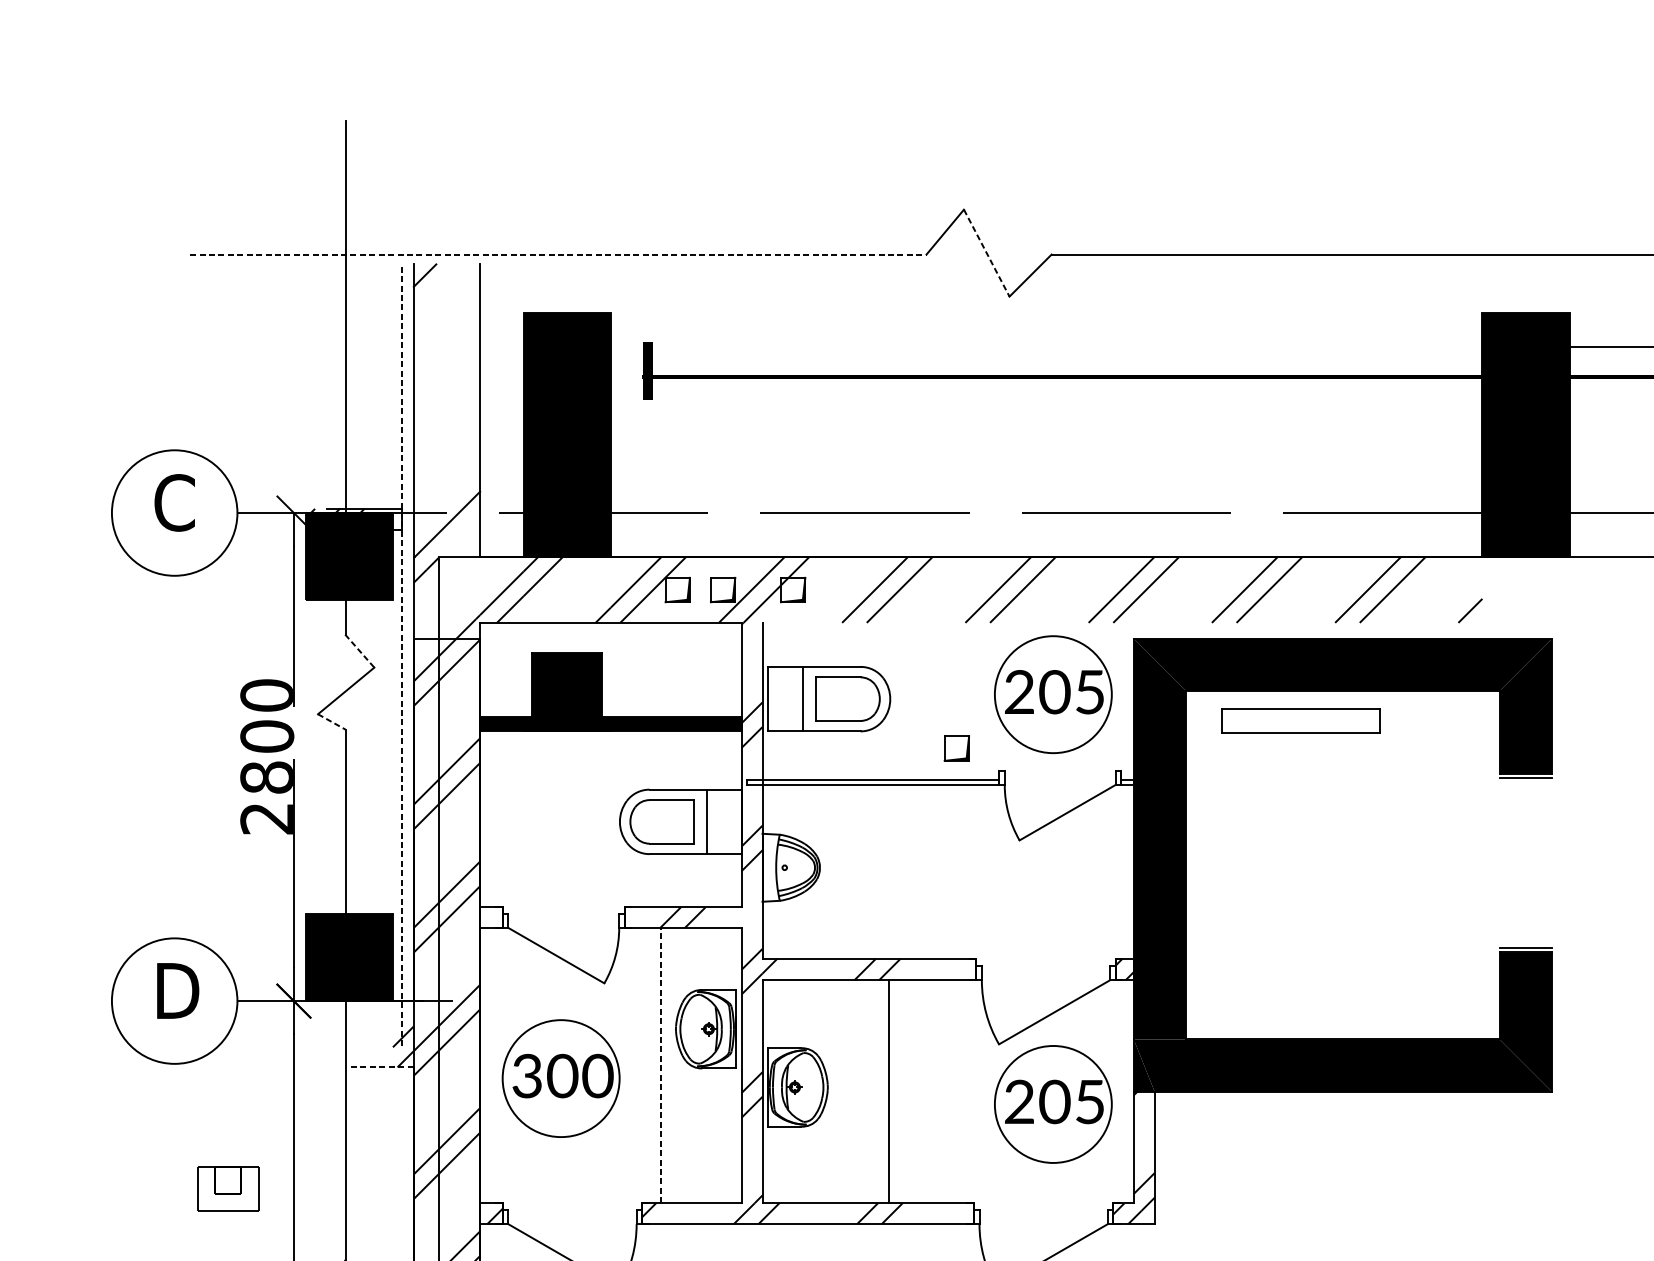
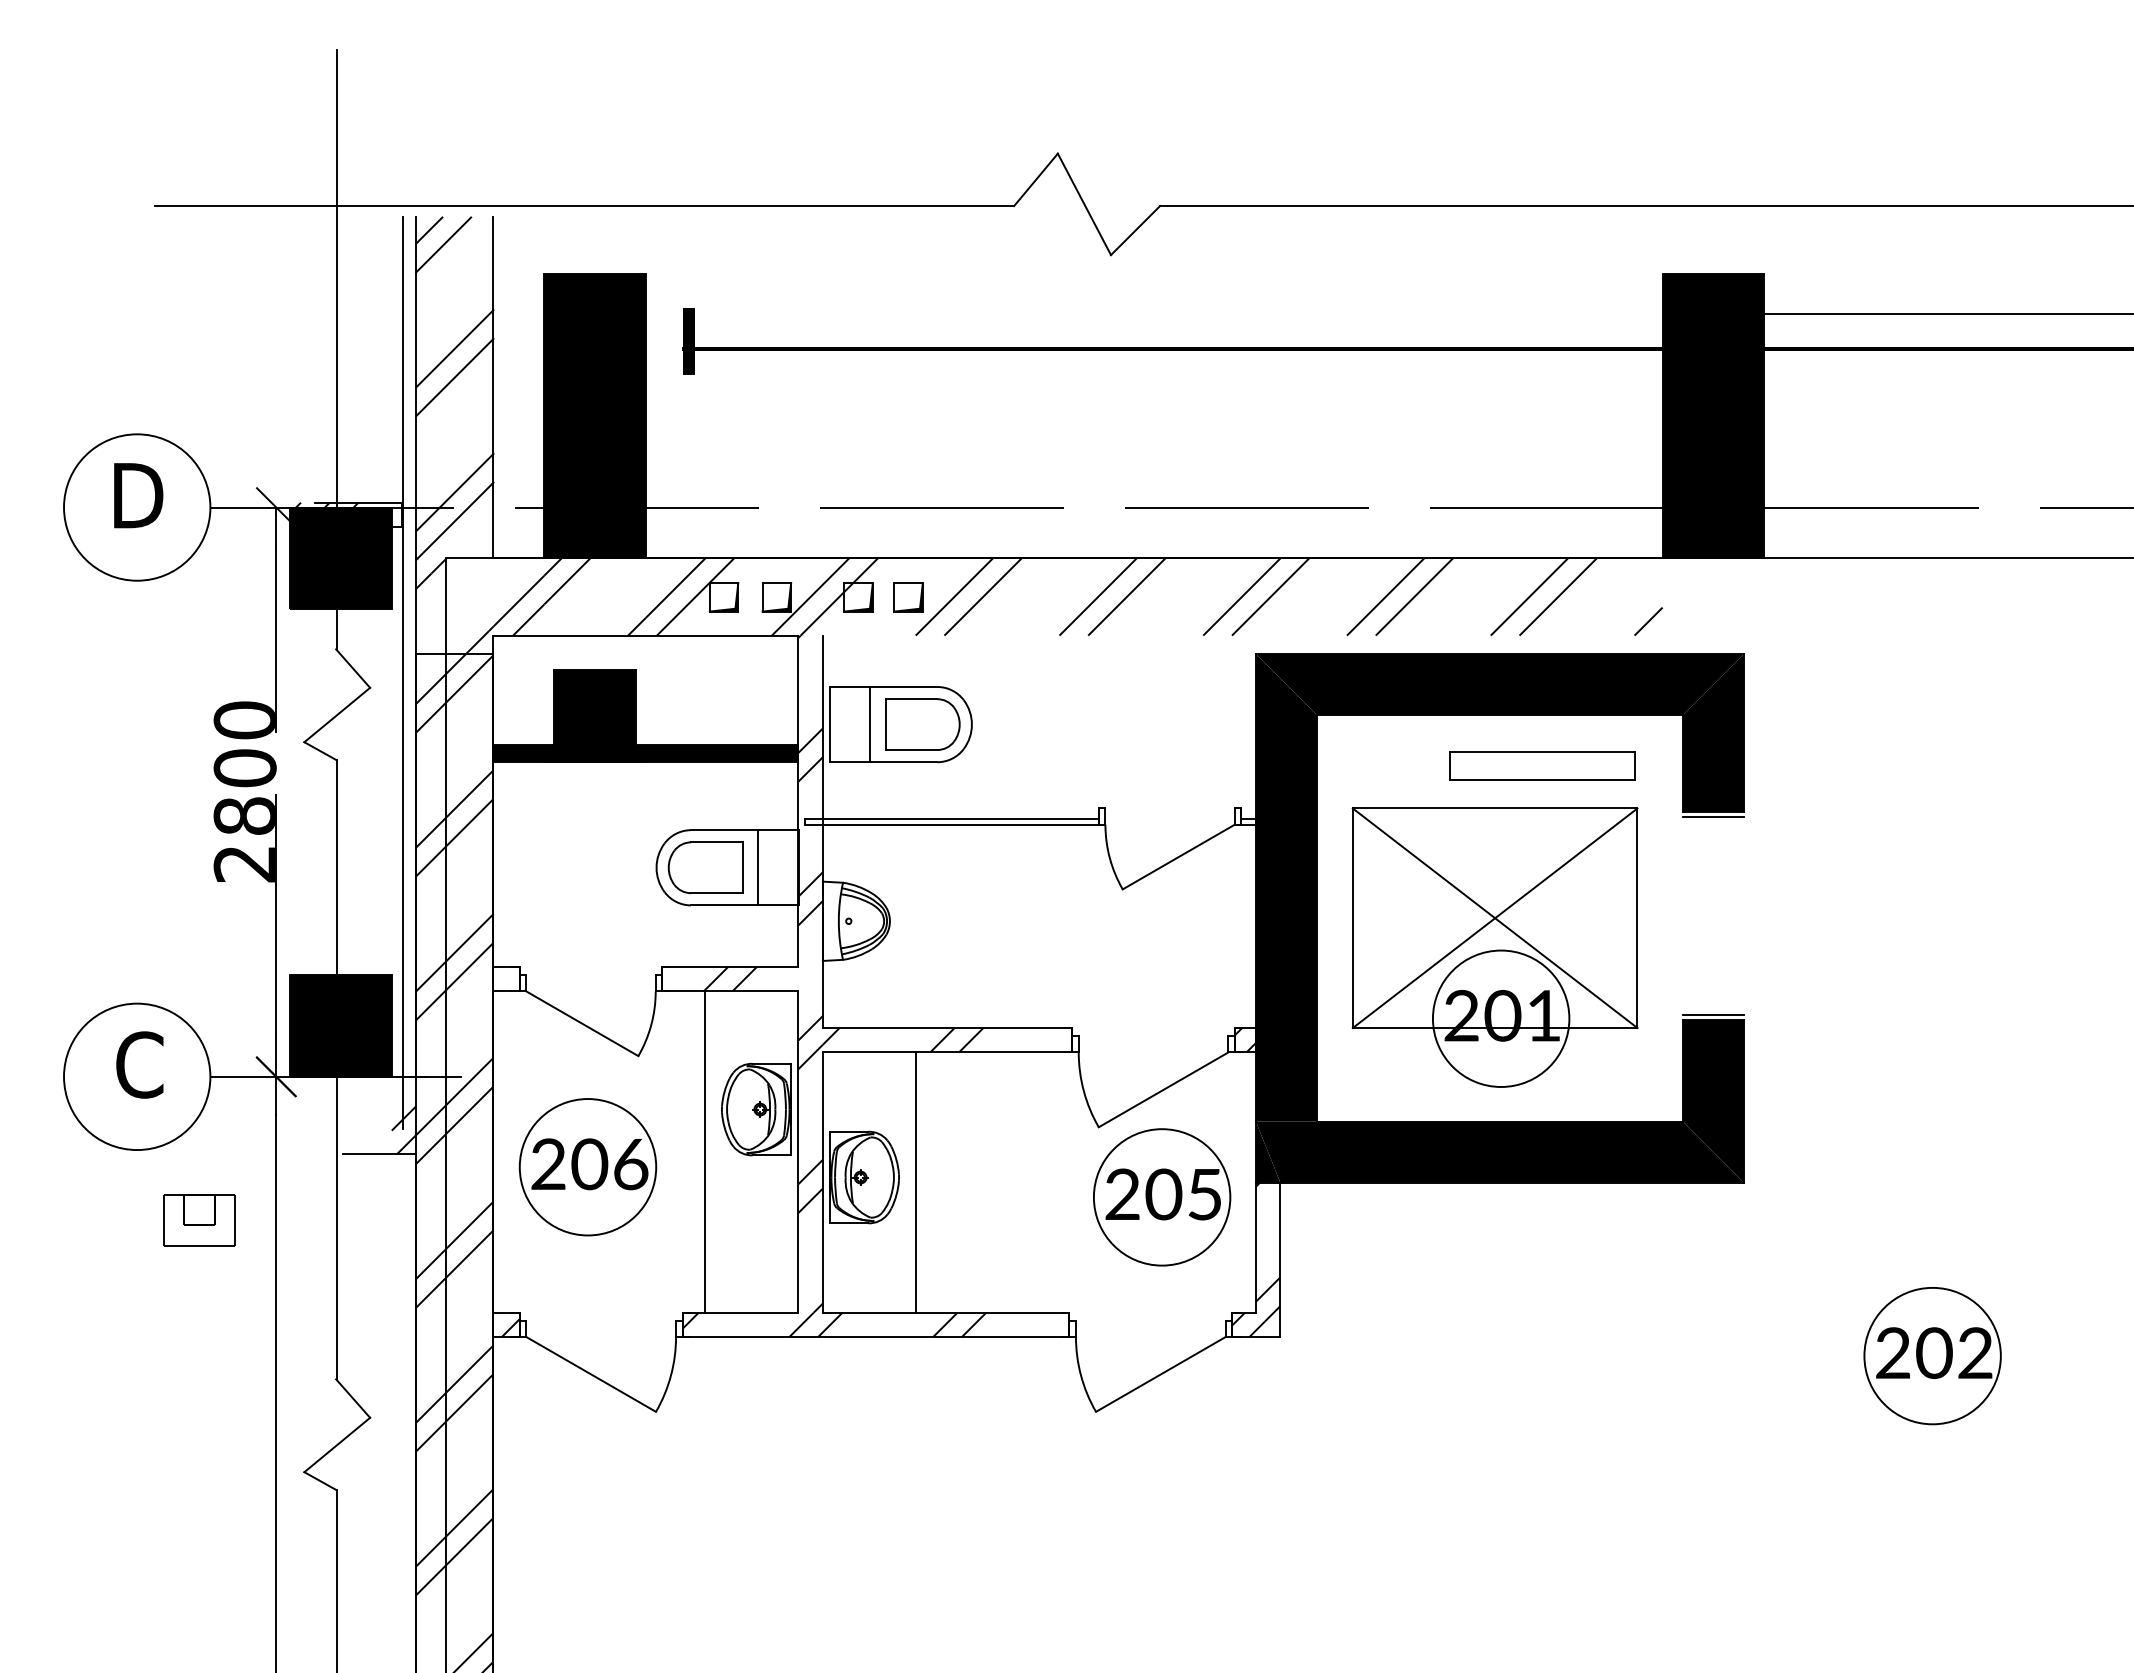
line: (986, 253) -> (1084, 204), dashed -> solid
line: (559, 254) -> (585, 206), dashed -> solid
line: (437, 287) -> (443, 244), added
line: (446, 376) -> (454, 348), added
line: (446, 401) -> (454, 377), added
line: (446, 500) -> (454, 492), added
text: (175, 502) -> (138, 495), C -> D
line: (360, 651) -> (353, 668), dashed -> solid
line: (402, 655) -> (402, 673), dashed -> solid
part: (1053, 694) -> (1162, 719), removed
part: (1301, 721) -> (1542, 765), moved
line: (331, 722) -> (320, 751), dashed -> solid
part: (956, 748) -> (908, 597), moved
part: (1338, 890) -> (1494, 947), added
text: (177, 990) -> (140, 1064), D -> C
line: (661, 1065) -> (704, 1152), dashed -> solid
line: (382, 1067) -> (379, 1154), dashed -> solid
text: (563, 1076) -> (590, 1164), 300 -> 206
line: (889, 1091) -> (915, 1182), moved
part: (228, 1189) -> (199, 1220), moved

